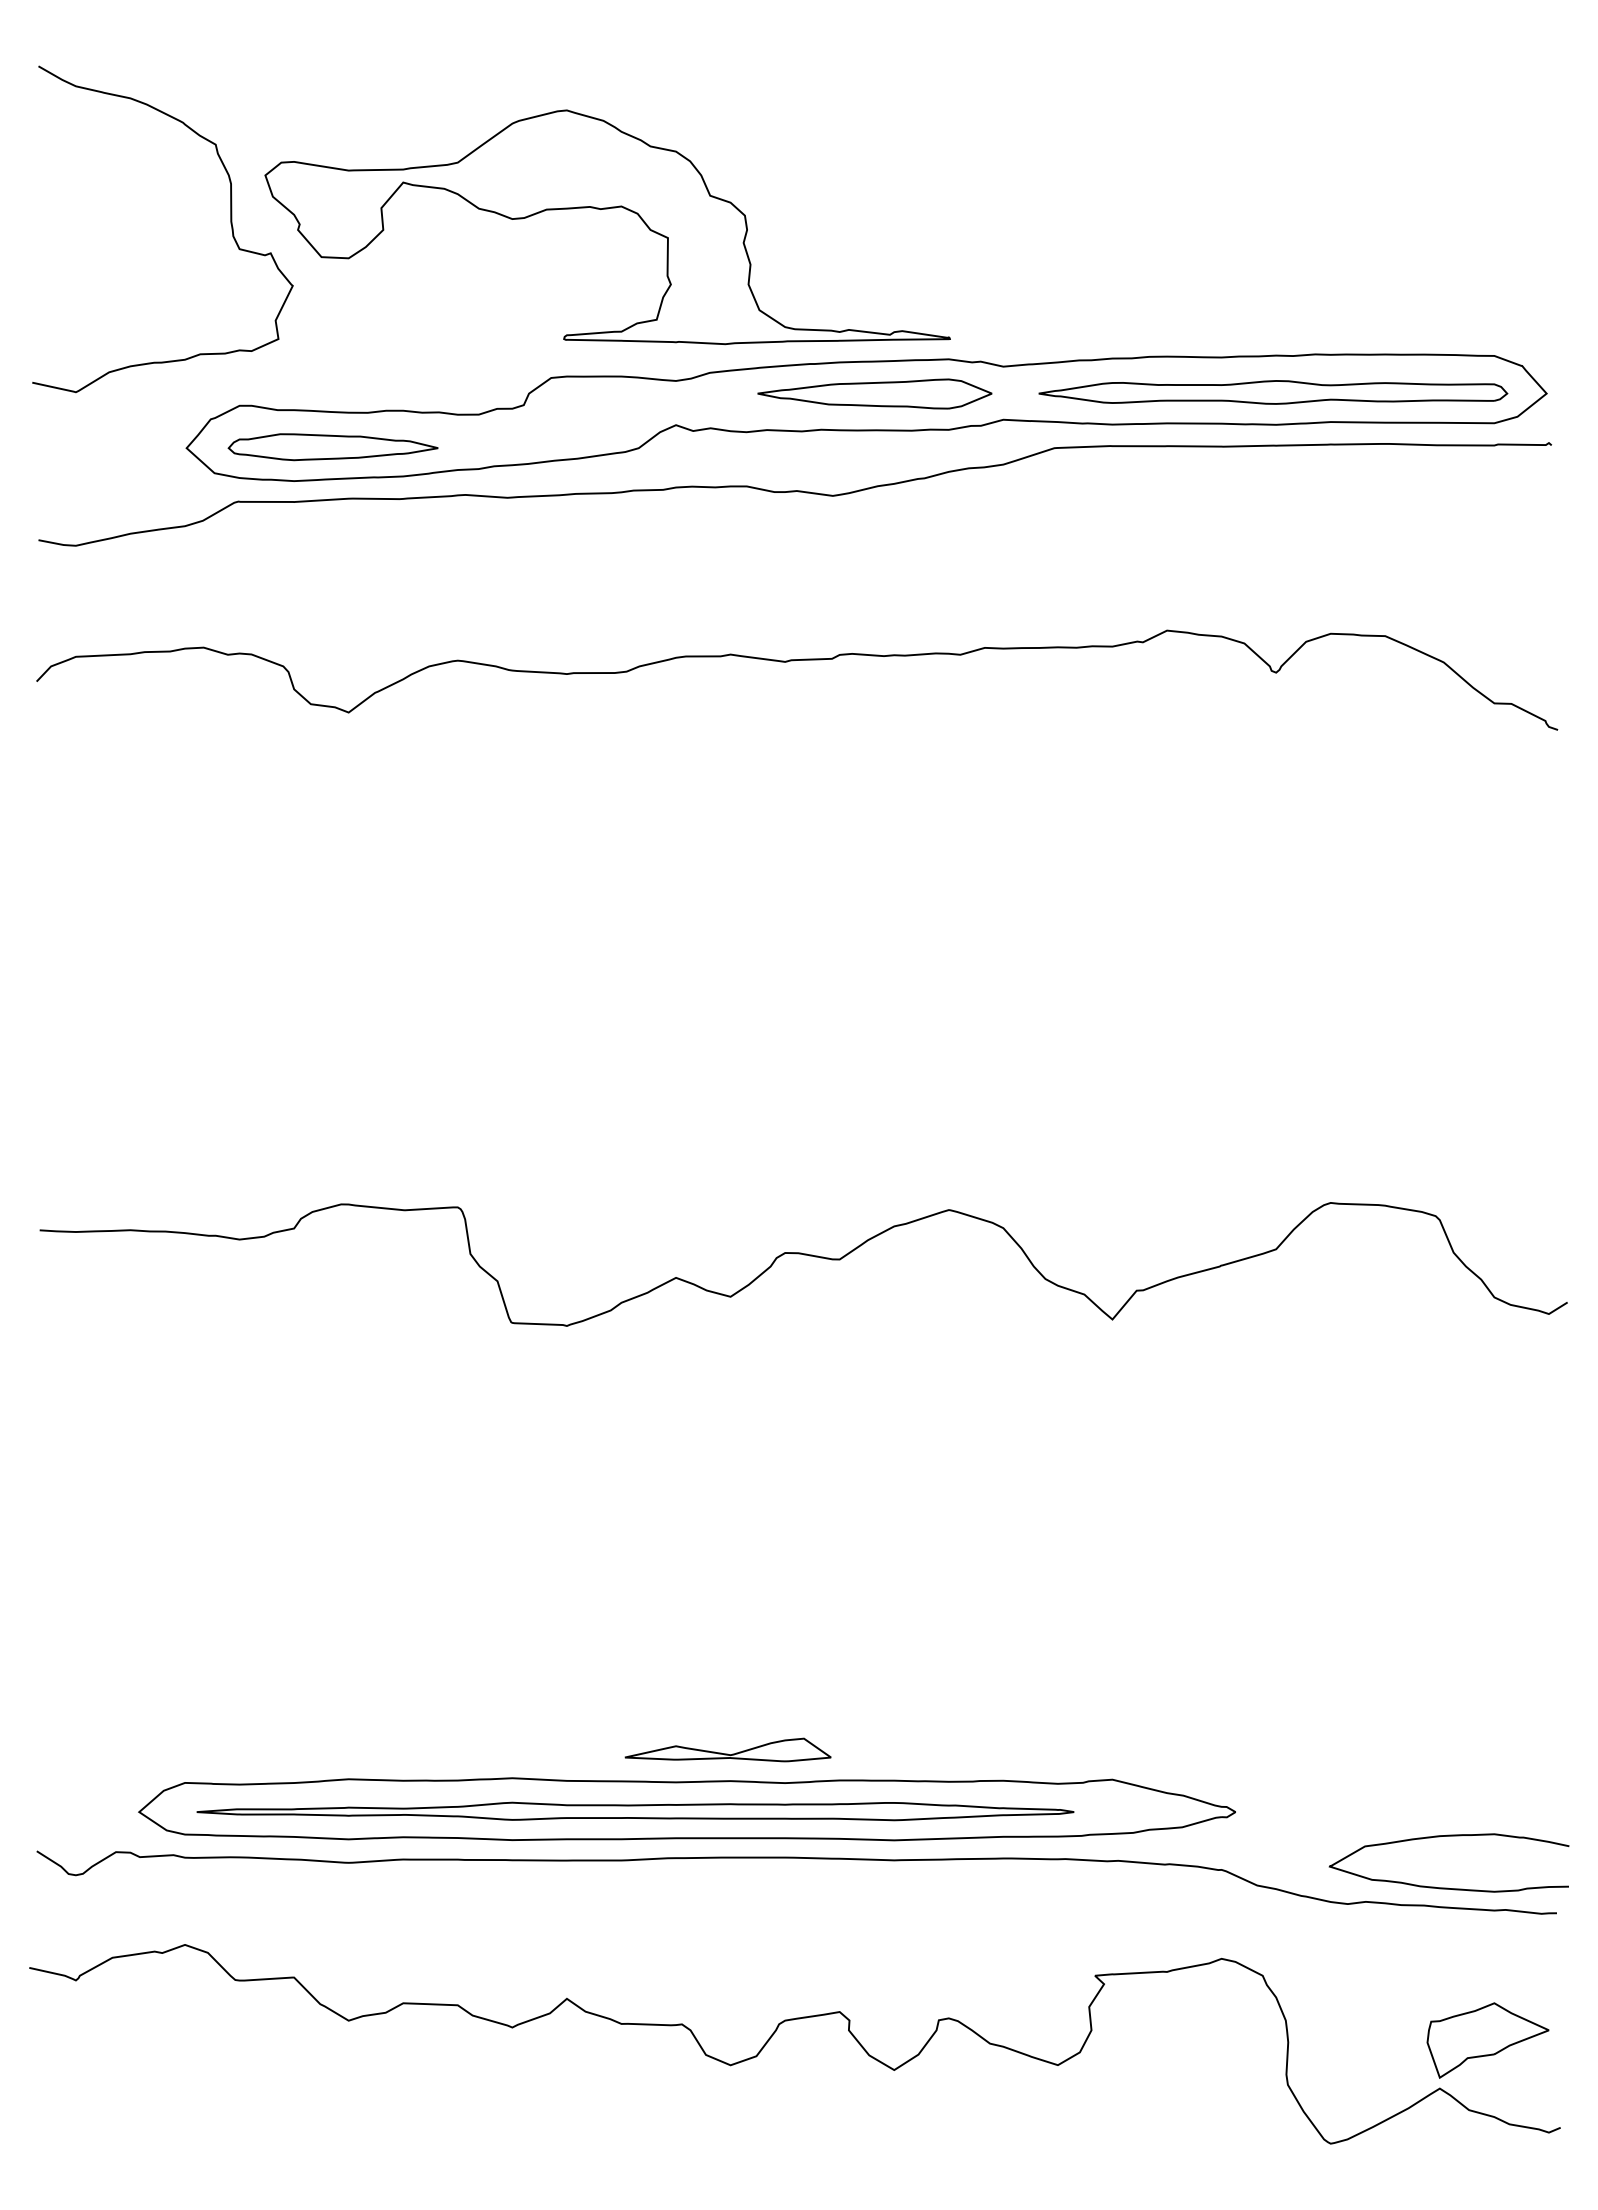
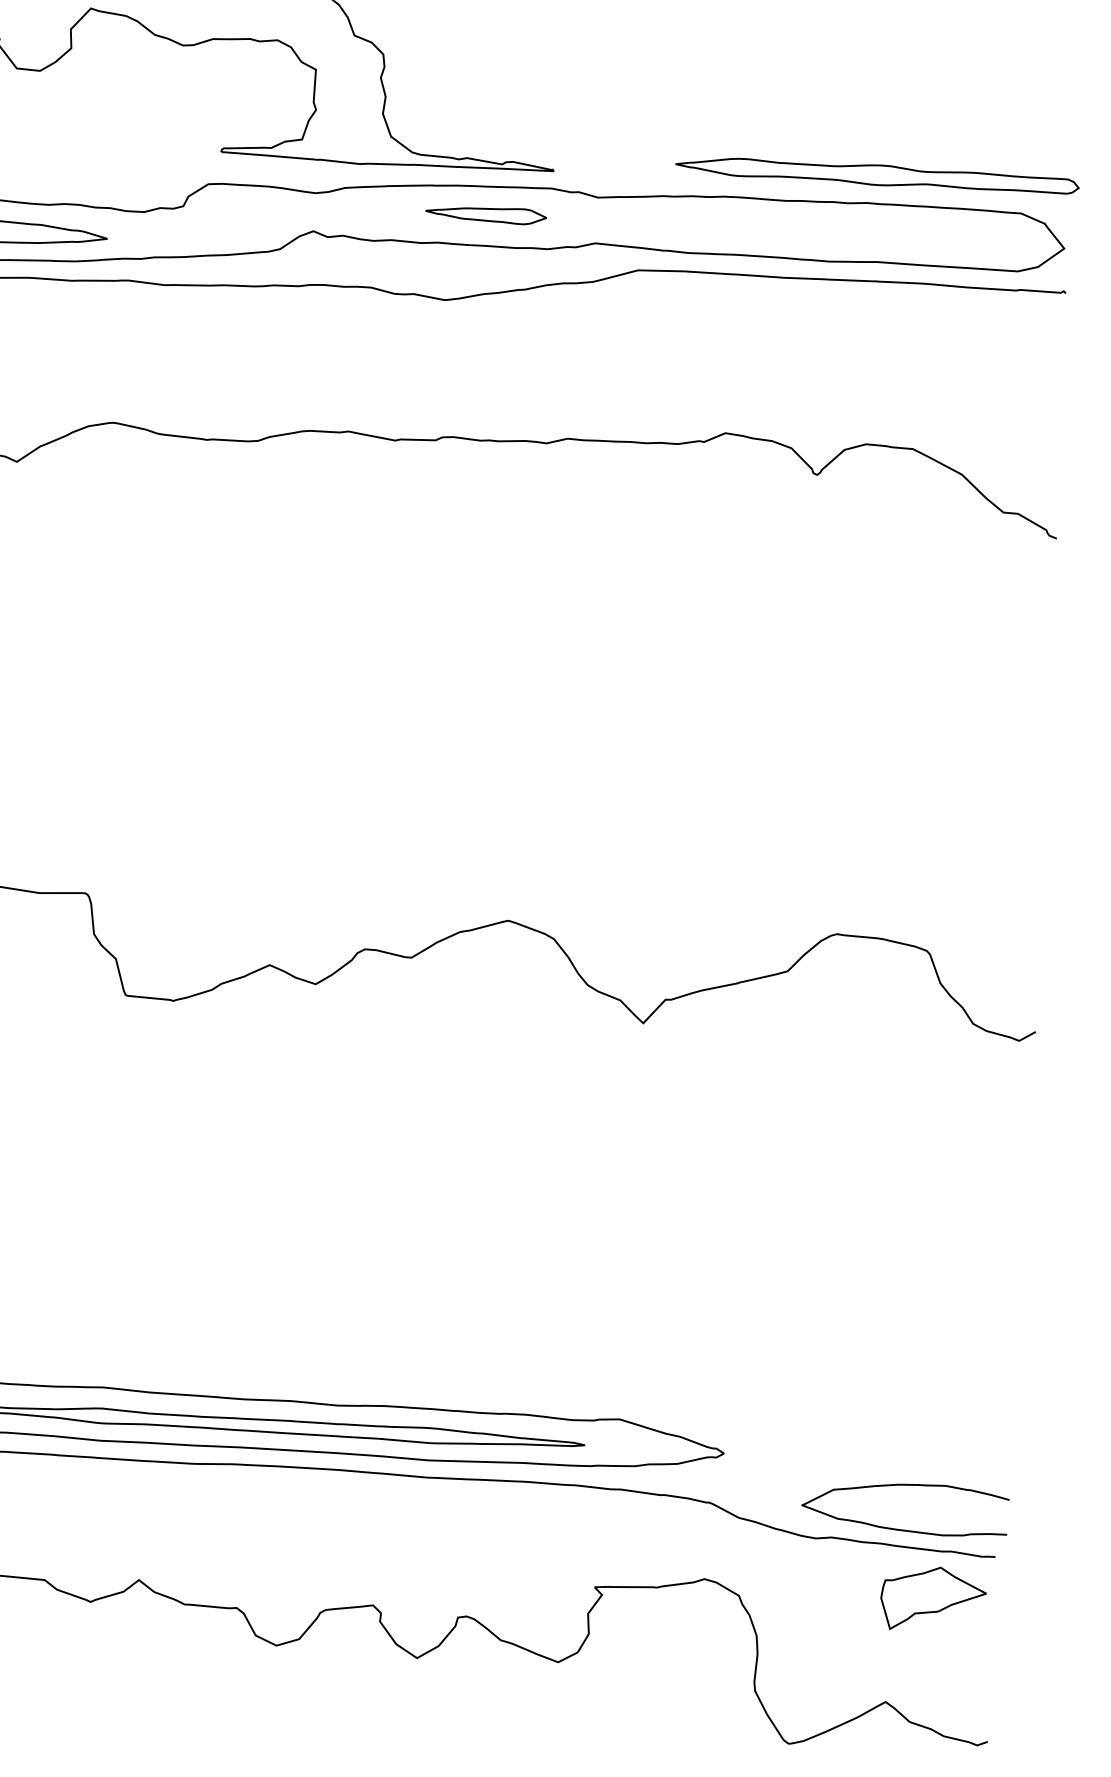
part: (1273, 392) -> (877, 175), moved
part: (874, 393) -> (485, 214), size x0.6
part: (727, 1749) -> (289, 1373), removed
part: (1487, 2040) -> (932, 1599), moved

